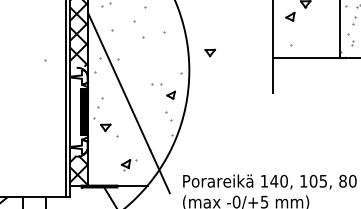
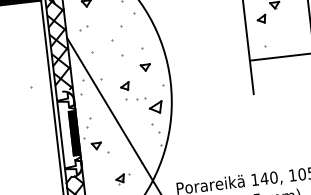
part: (210, 52) -> (145, 67), moved
part: (141, 73) -> (125, 90), added
part: (170, 95) -> (155, 107), size x1.67

